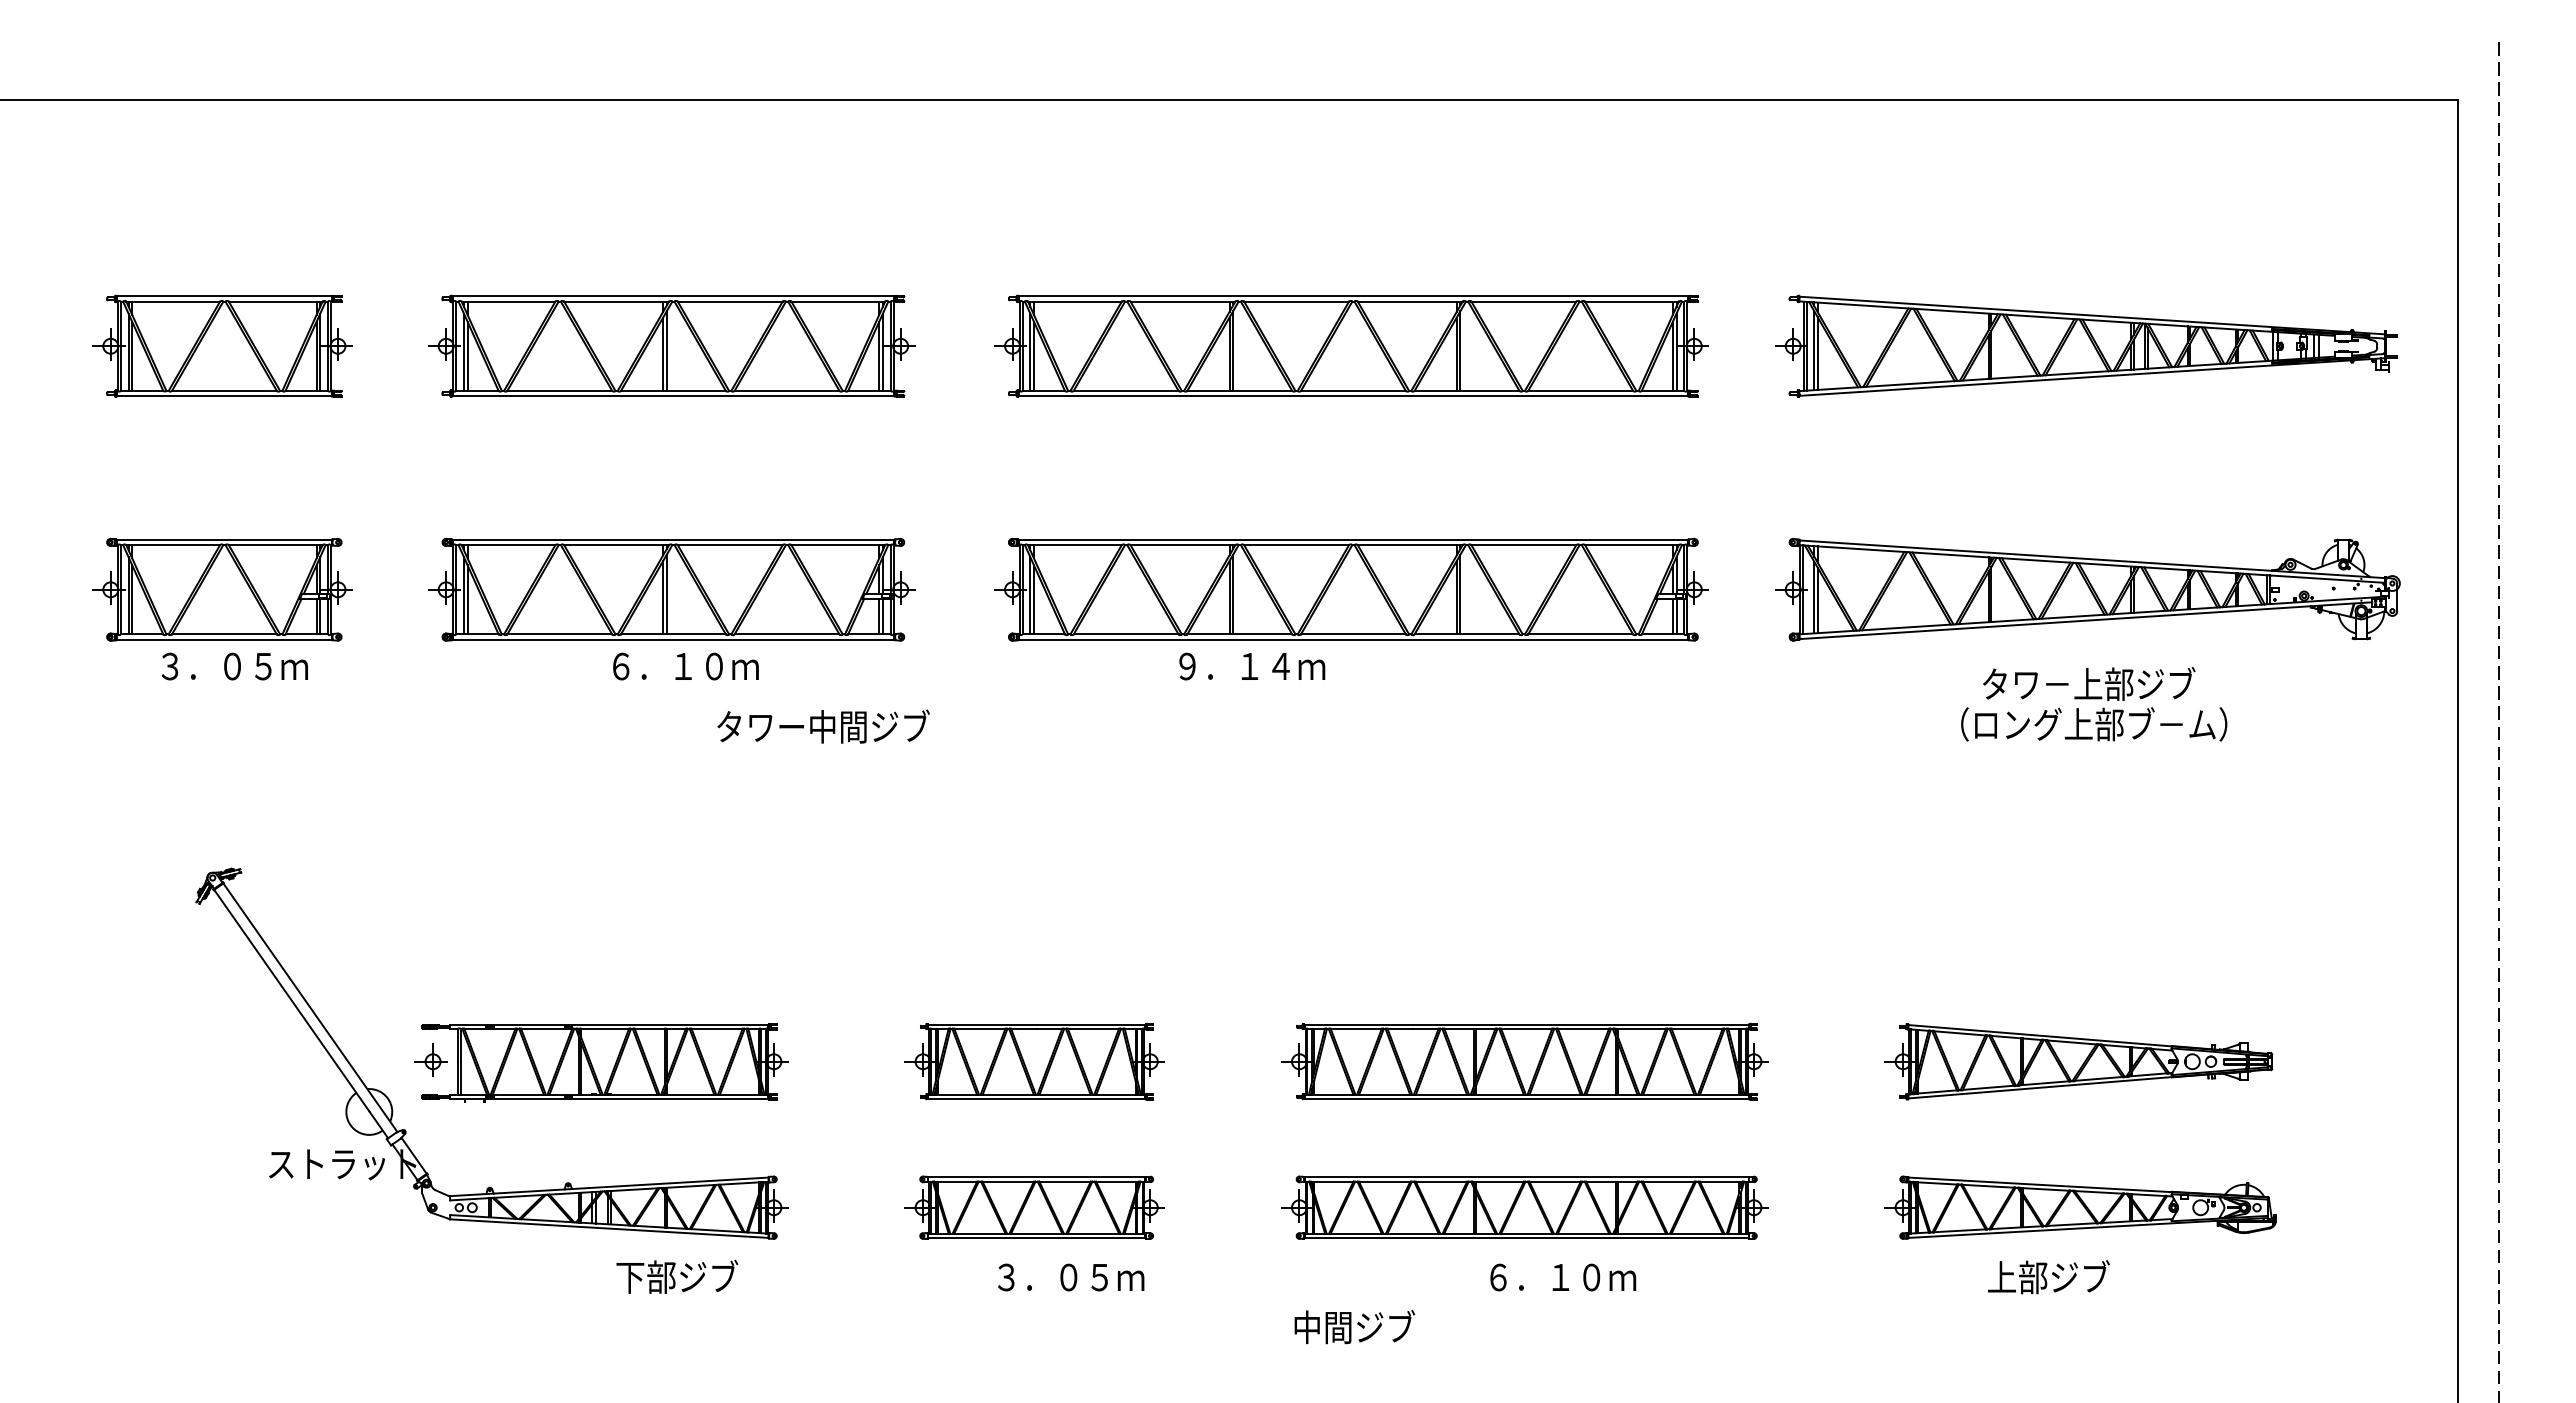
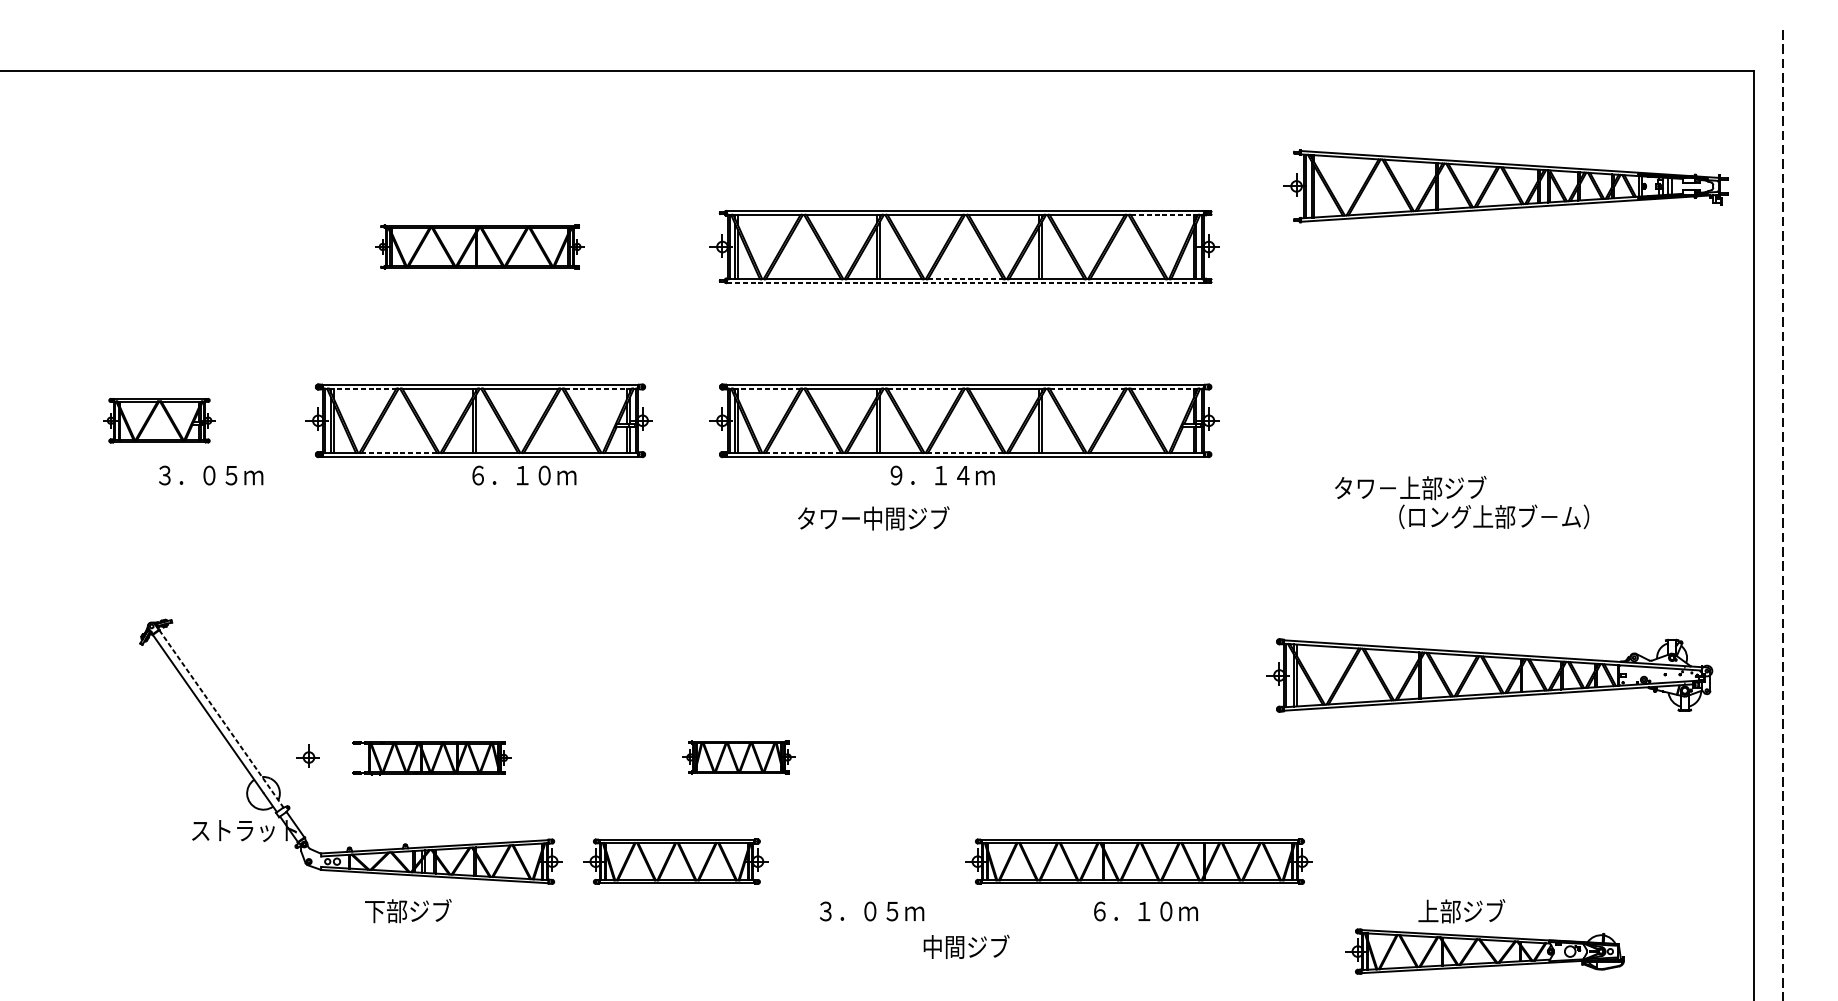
line: (1631, 301) -> (1164, 215), solid -> dashed
part: (222, 345) -> (158, 246), removed
part: (671, 345) -> (479, 246), size x0.6
part: (2086, 345) -> (1505, 185), moved
line: (1353, 390) -> (965, 278), solid -> dashed
line: (1353, 396) -> (965, 282), solid -> dashed
line: (508, 545) -> (362, 389), solid -> dashed
line: (838, 545) -> (598, 389), solid -> dashed
line: (1074, 545) -> (766, 389), solid -> dashed
line: (1297, 545) -> (925, 389), solid -> dashed
line: (1524, 545) -> (1087, 389), solid -> dashed
line: (1631, 545) -> (1164, 389), solid -> dashed
part: (222, 589) -> (158, 420), size x0.6
part: (2087, 589) -> (1489, 675), moved
line: (559, 634) -> (399, 452), solid -> dashed
line: (1125, 634) -> (803, 452), solid -> dashed
line: (1352, 634) -> (965, 452), solid -> dashed
text: (234, 666) -> (210, 475), moved
text: (685, 666) -> (524, 475), moved
text: (1252, 666) -> (942, 475), moved
text: (2089, 683) -> (1410, 487), moved
text: (823, 726) -> (873, 518), moved
line: (310, 1007) -> (221, 718), solid -> dashed
part: (1034, 1061) -> (738, 757), size x0.6
part: (1524, 1061) -> (1087, 757), removed
part: (2078, 1061) -> (1483, 757), removed
part: (604, 1062) -> (431, 758), size x0.6
part: (1034, 1207) -> (675, 861), moved
part: (1524, 1207) -> (1138, 861), moved
part: (2080, 1207) -> (1484, 951), moved
text: (677, 1276) -> (408, 910), moved
text: (1071, 1277) -> (872, 911), moved
text: (1563, 1277) -> (1146, 911), moved

